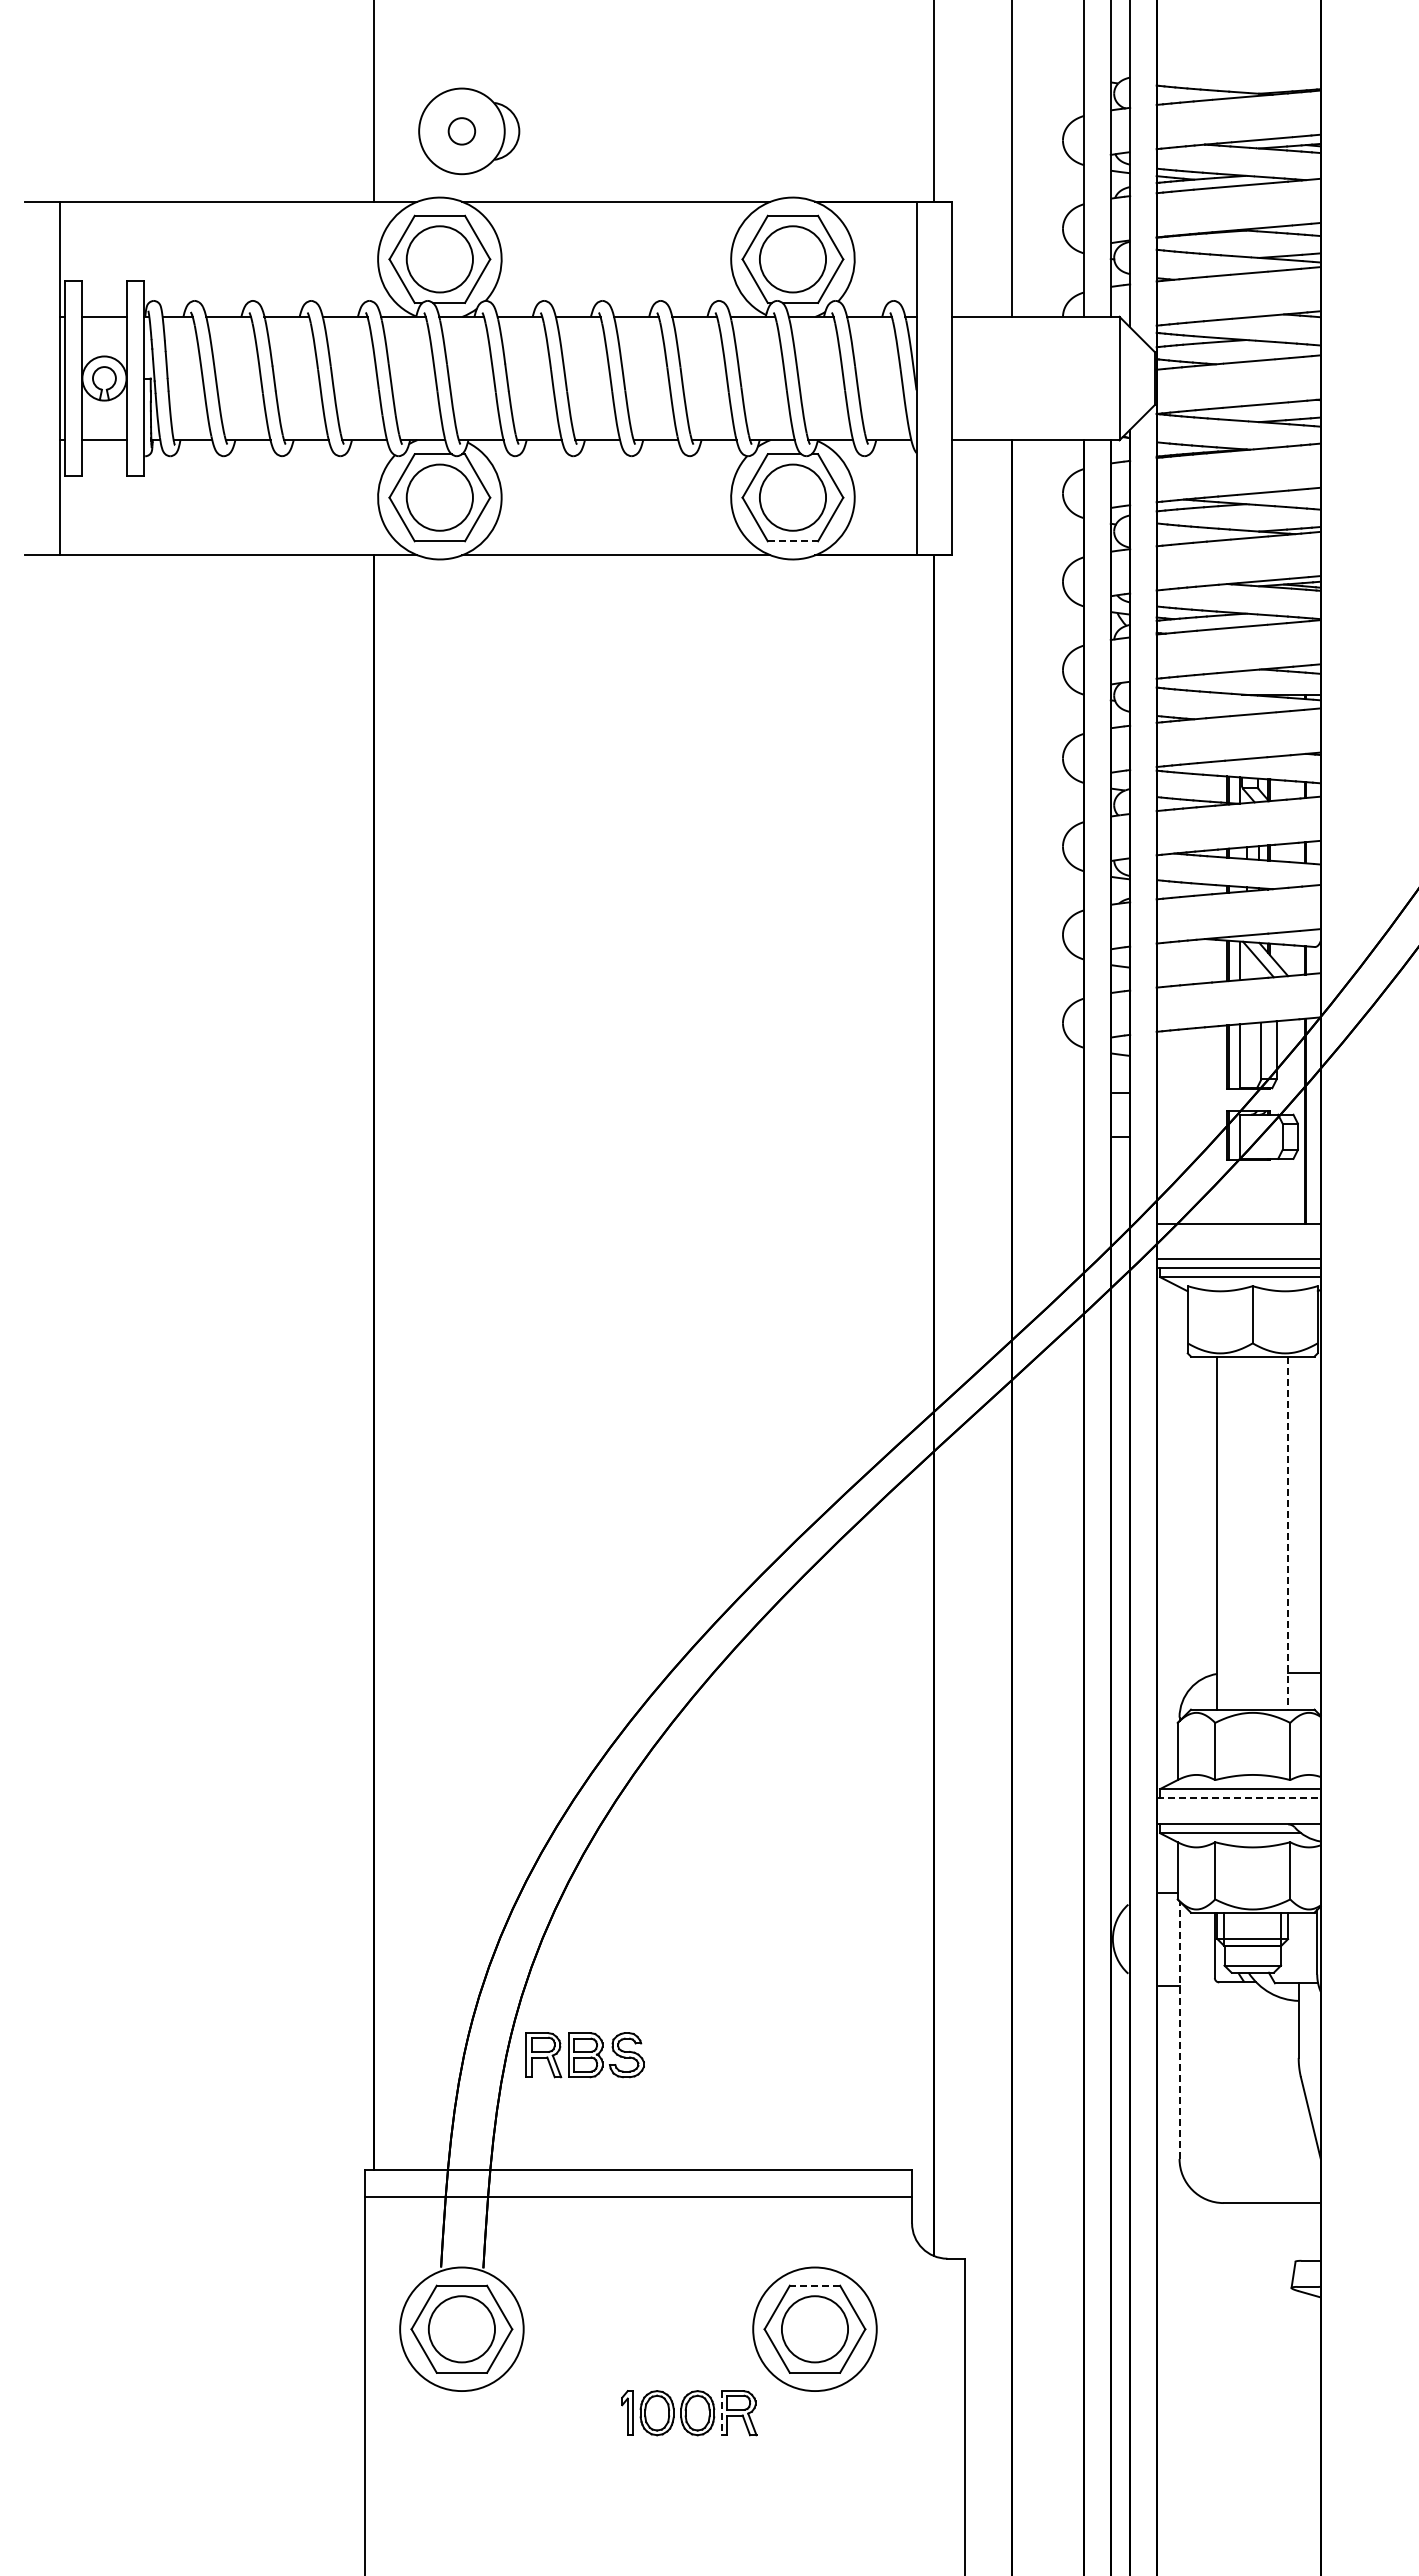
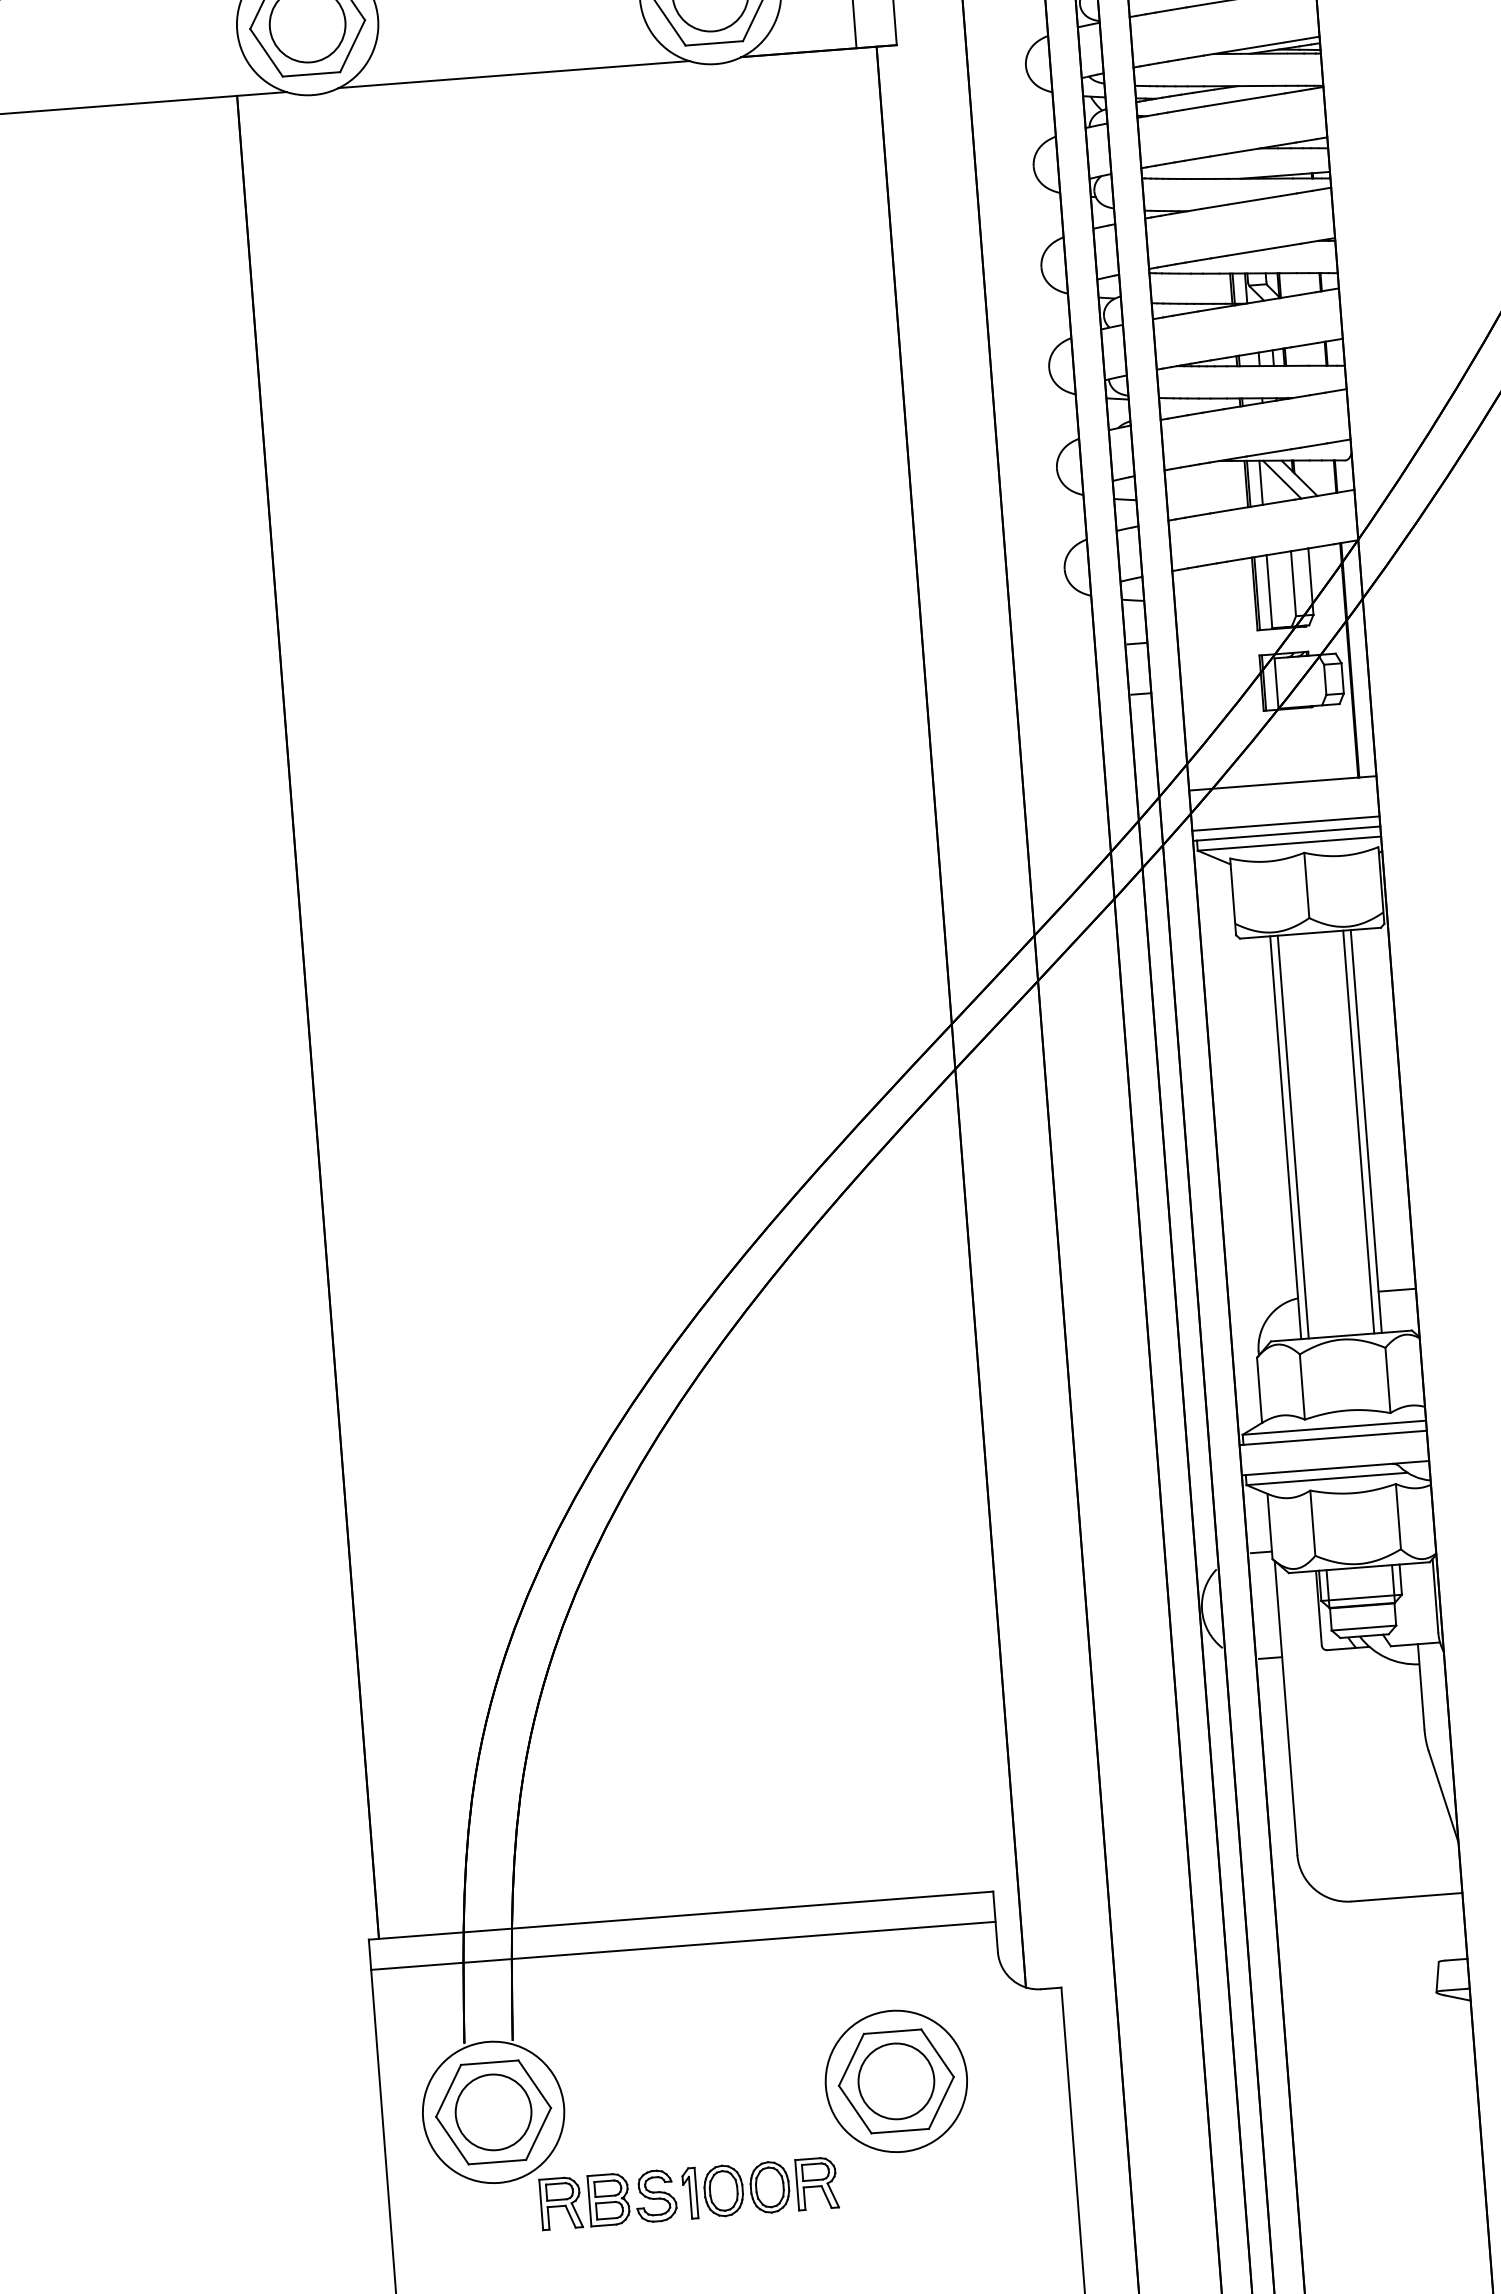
line: (793, 541) -> (714, 43), dashed -> solid
line: (1224, 1532) -> (1293, 1136), added
line: (1281, 1532) -> (1358, 1131), added
line: (1288, 1533) -> (1366, 1131), dashed -> solid
line: (1239, 1797) -> (1334, 1437), dashed -> solid
line: (1179, 2030) -> (1286, 1708), dashed -> solid
part: (584, 2055) -> (607, 2200), moved
line: (814, 2285) -> (892, 2031), dashed -> solid
line: (721, 2413) -> (797, 2185), dashed -> solid

